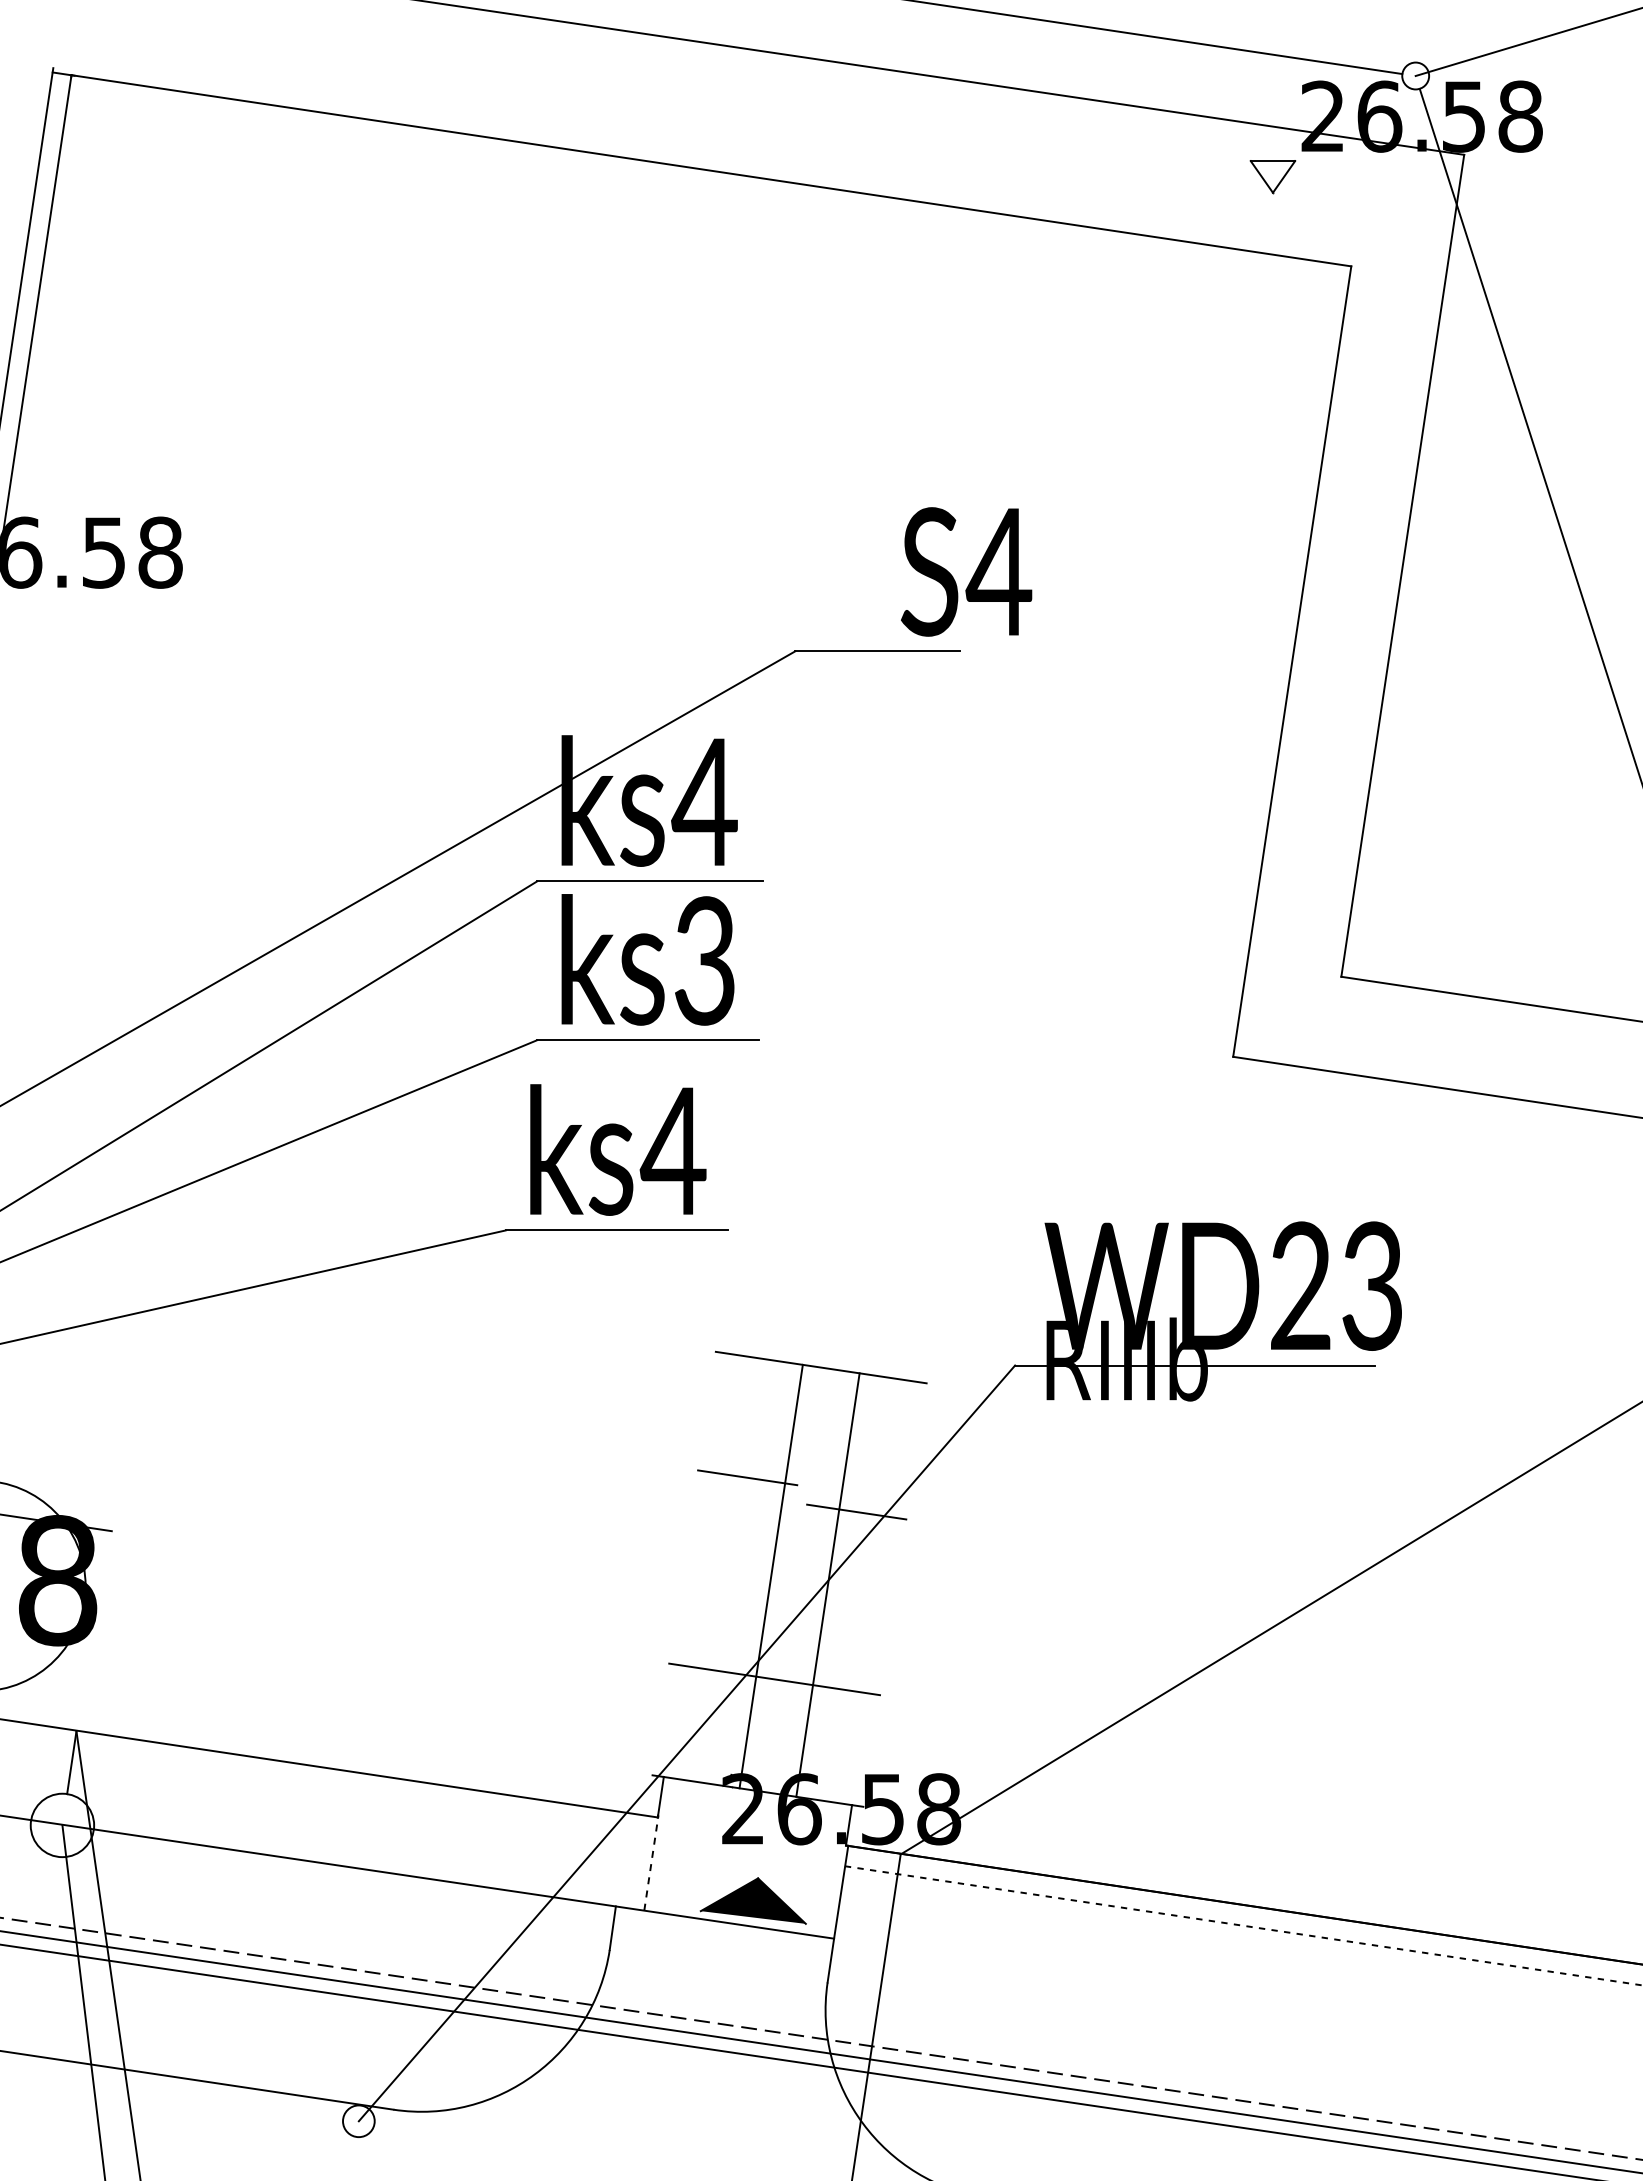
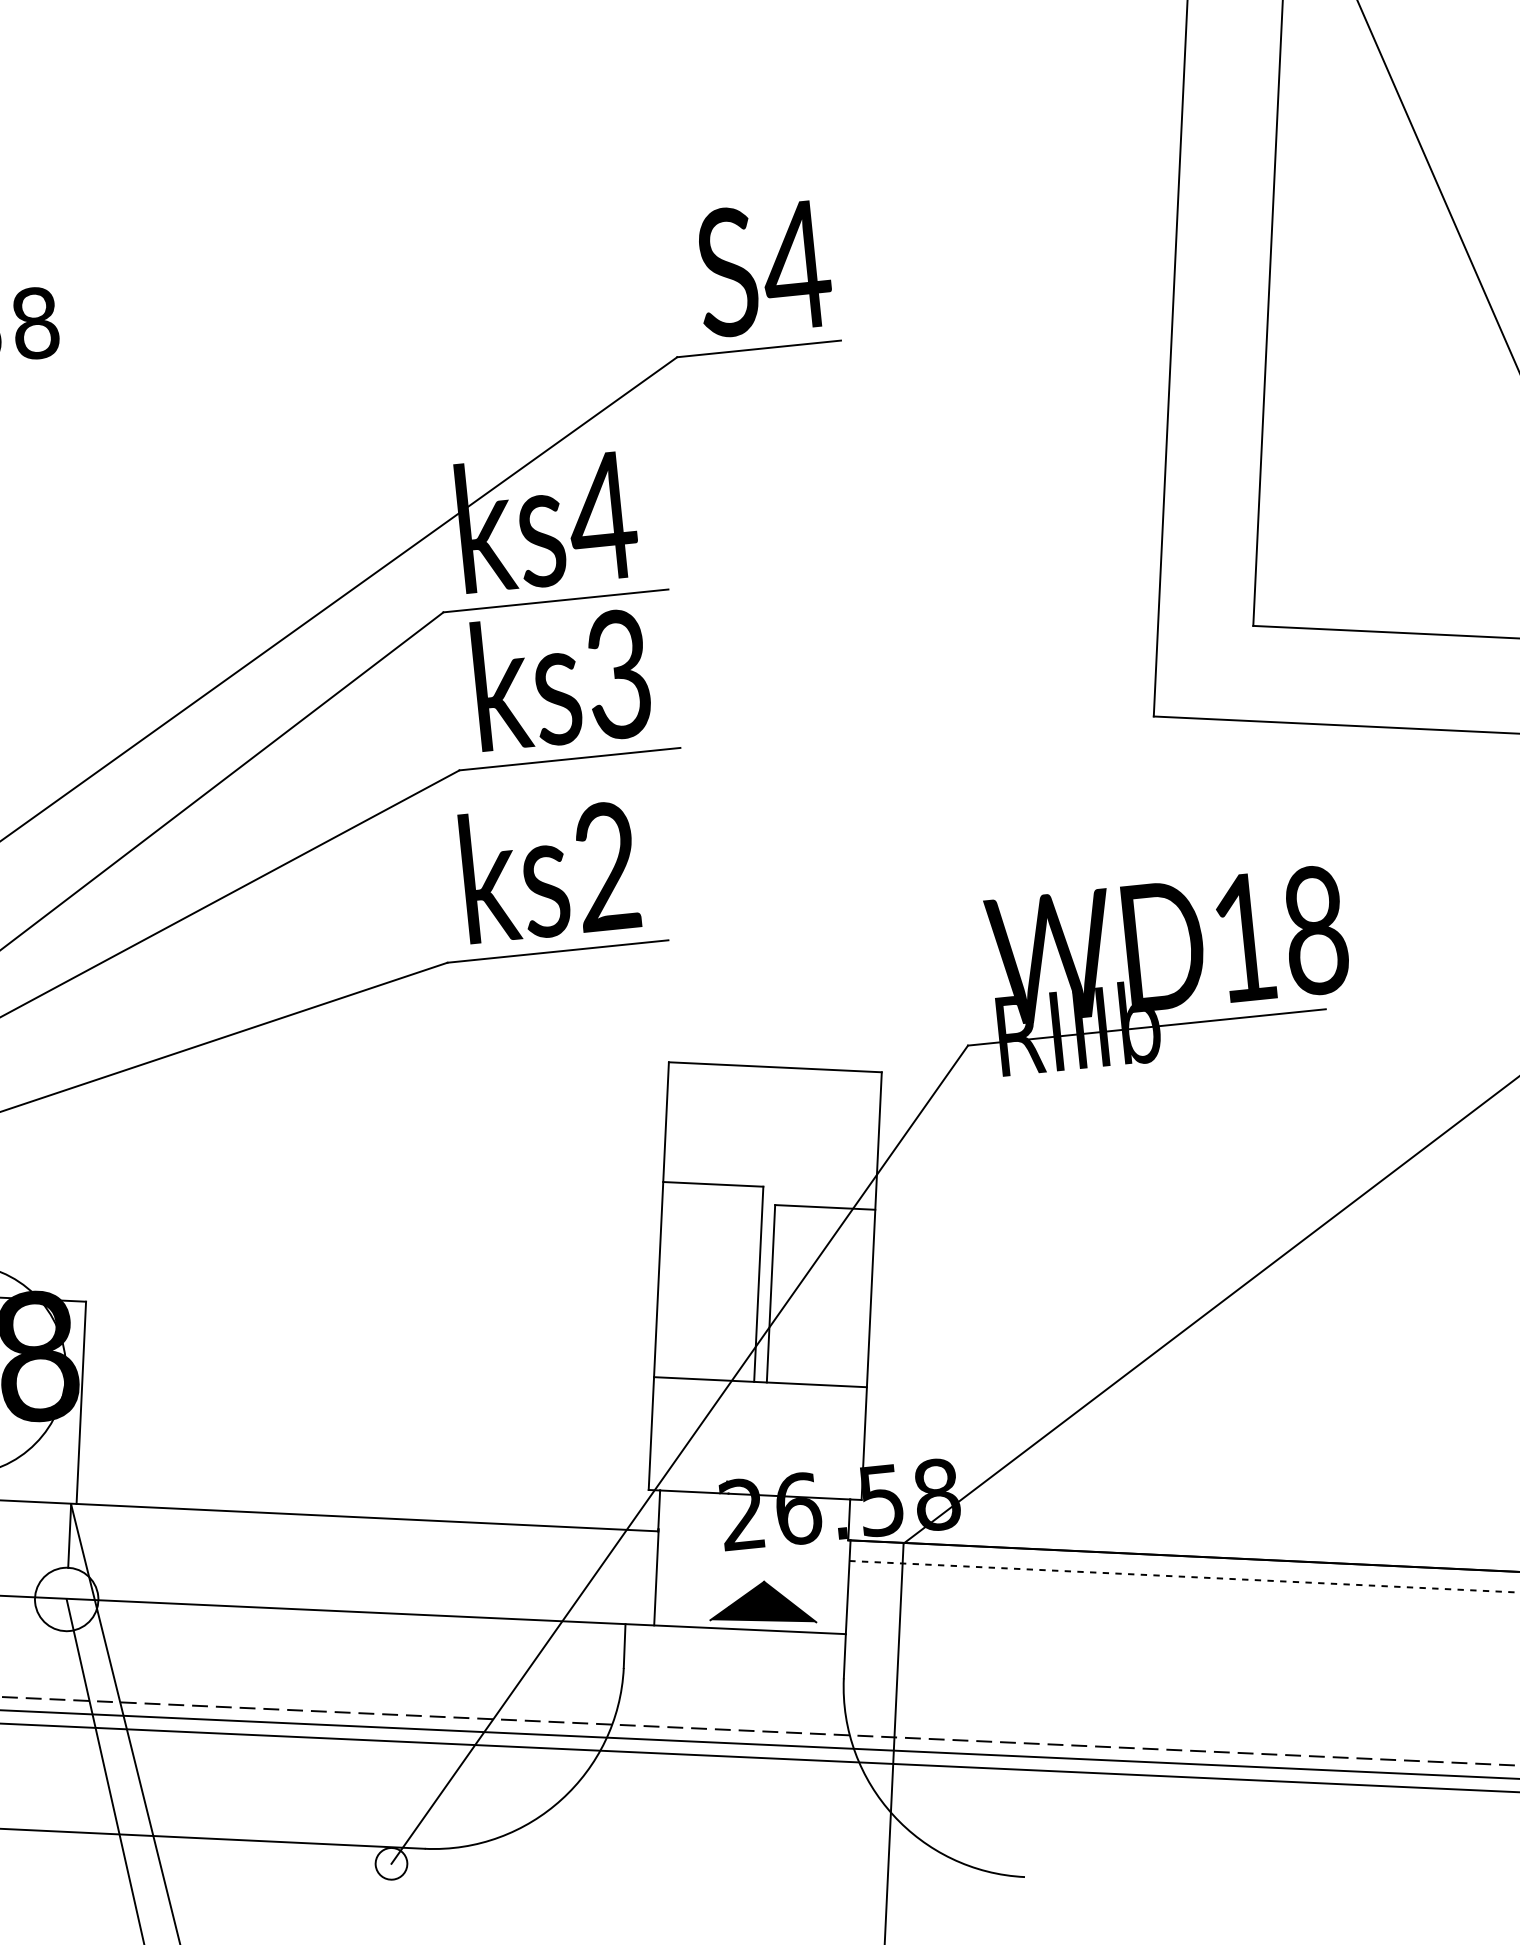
text: (966, 571) -> (763, 268), moved
text: (672, 1150) -> (605, 866), ks4 -> ks2
text: (1336, 1285) -> (1279, 933), WD23 -> WD18
line: (770, 1576) -> (658, 1276), moved
line: (782, 1581) -> (758, 1284), added
line: (827, 1584) -> (871, 1285), moved
line: (793, 1592) -> (770, 1293), added
line: (96, 1631) -> (80, 1403), added
line: (651, 1862) -> (656, 1576), dashed -> solid

